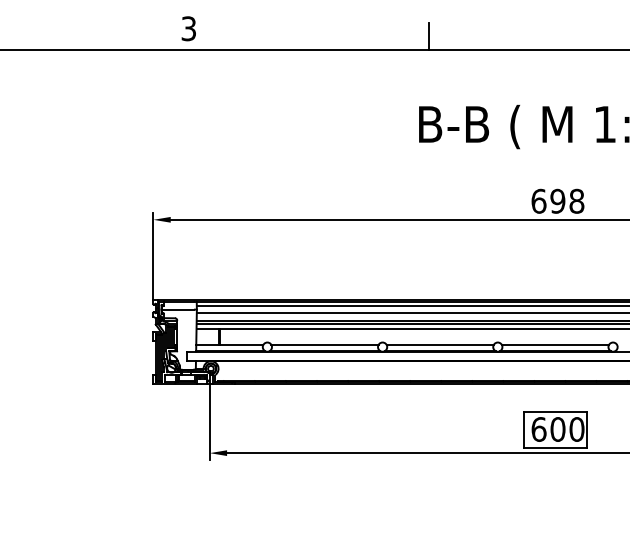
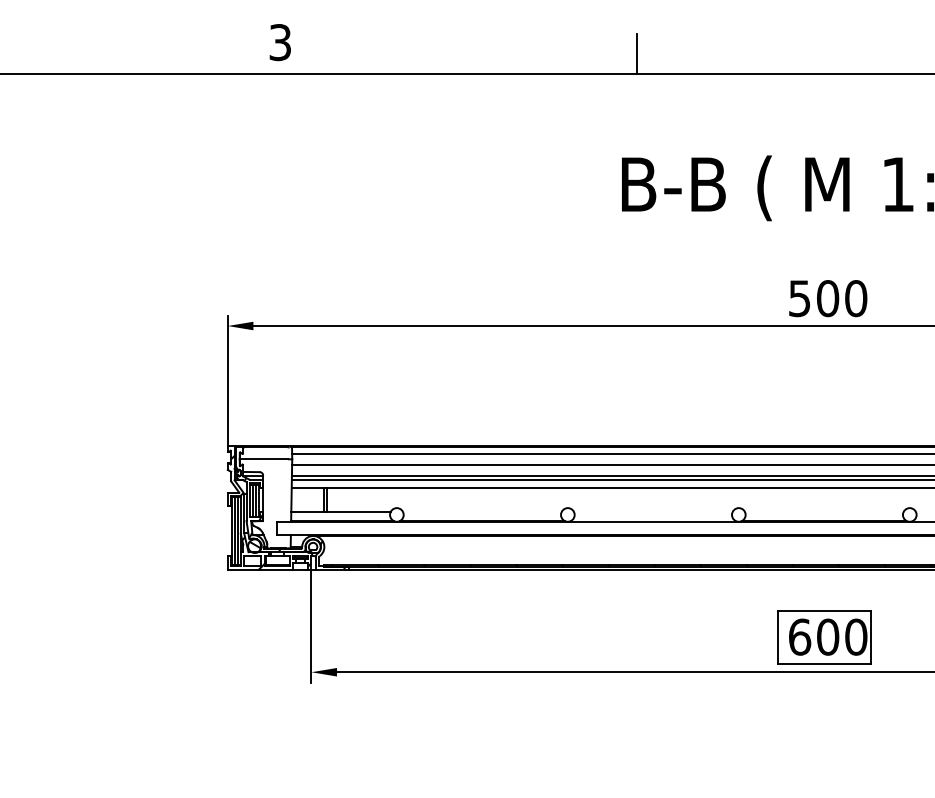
text: (557, 200) -> (827, 297), 698 -> 500
line: (324, 344) -> (481, 511), removed
line: (439, 344) -> (652, 511), removed
line: (555, 344) -> (824, 511), removed
line: (439, 351) -> (652, 521), removed

